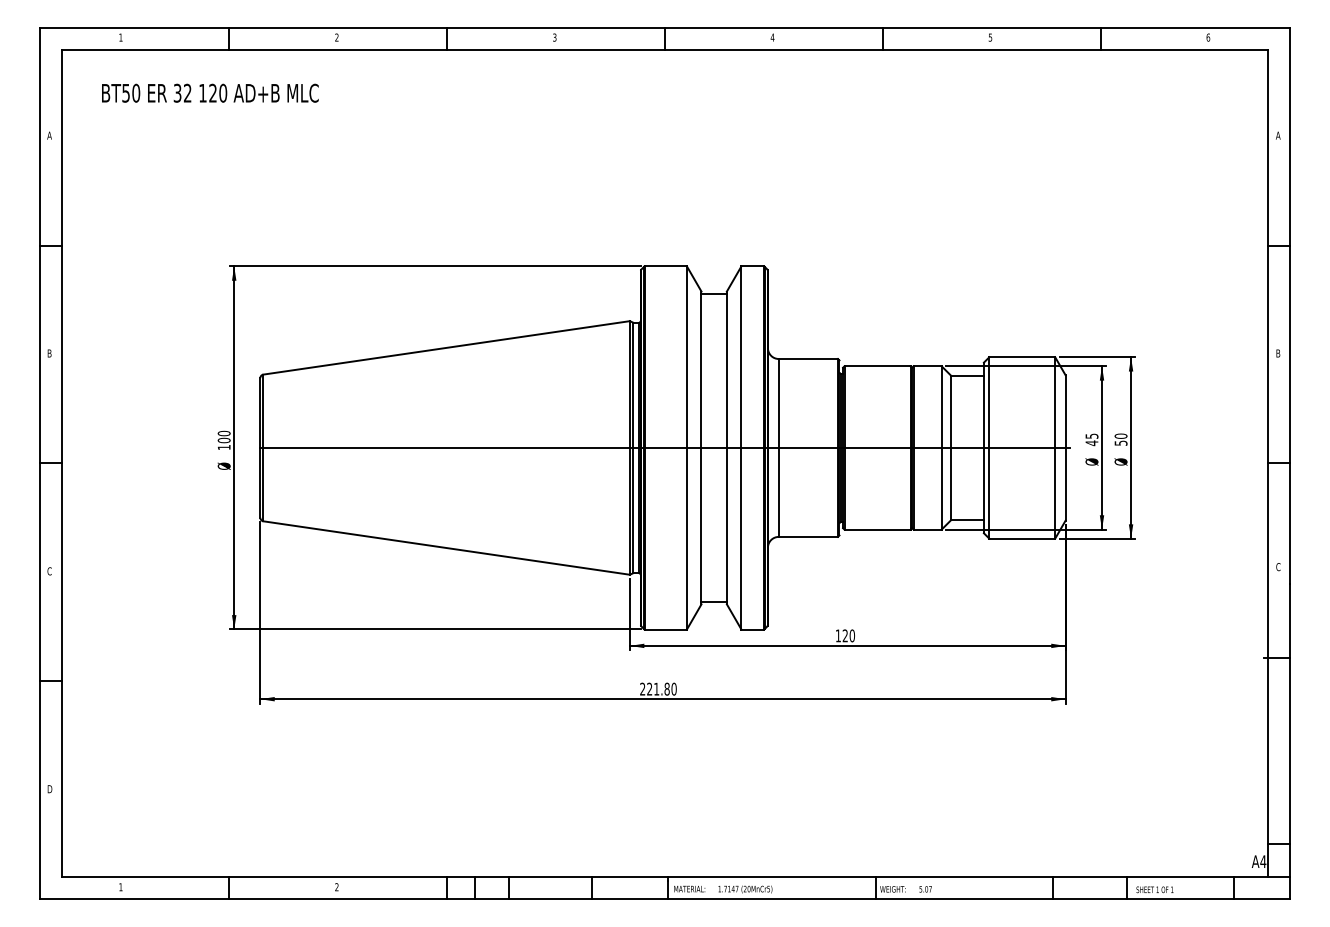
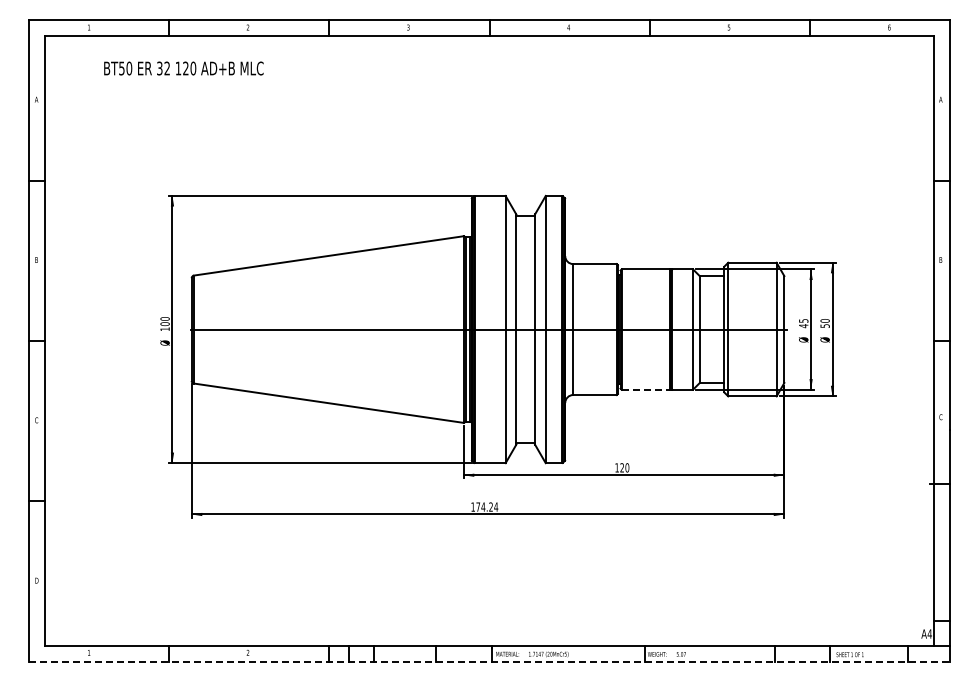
text: (209, 93) -> (183, 68), moved
line: (878, 529) -> (646, 389), solid -> dashed
text: (658, 688) -> (484, 506), 221.80 -> 174.24
line: (665, 898) -> (489, 661), solid -> dashed

